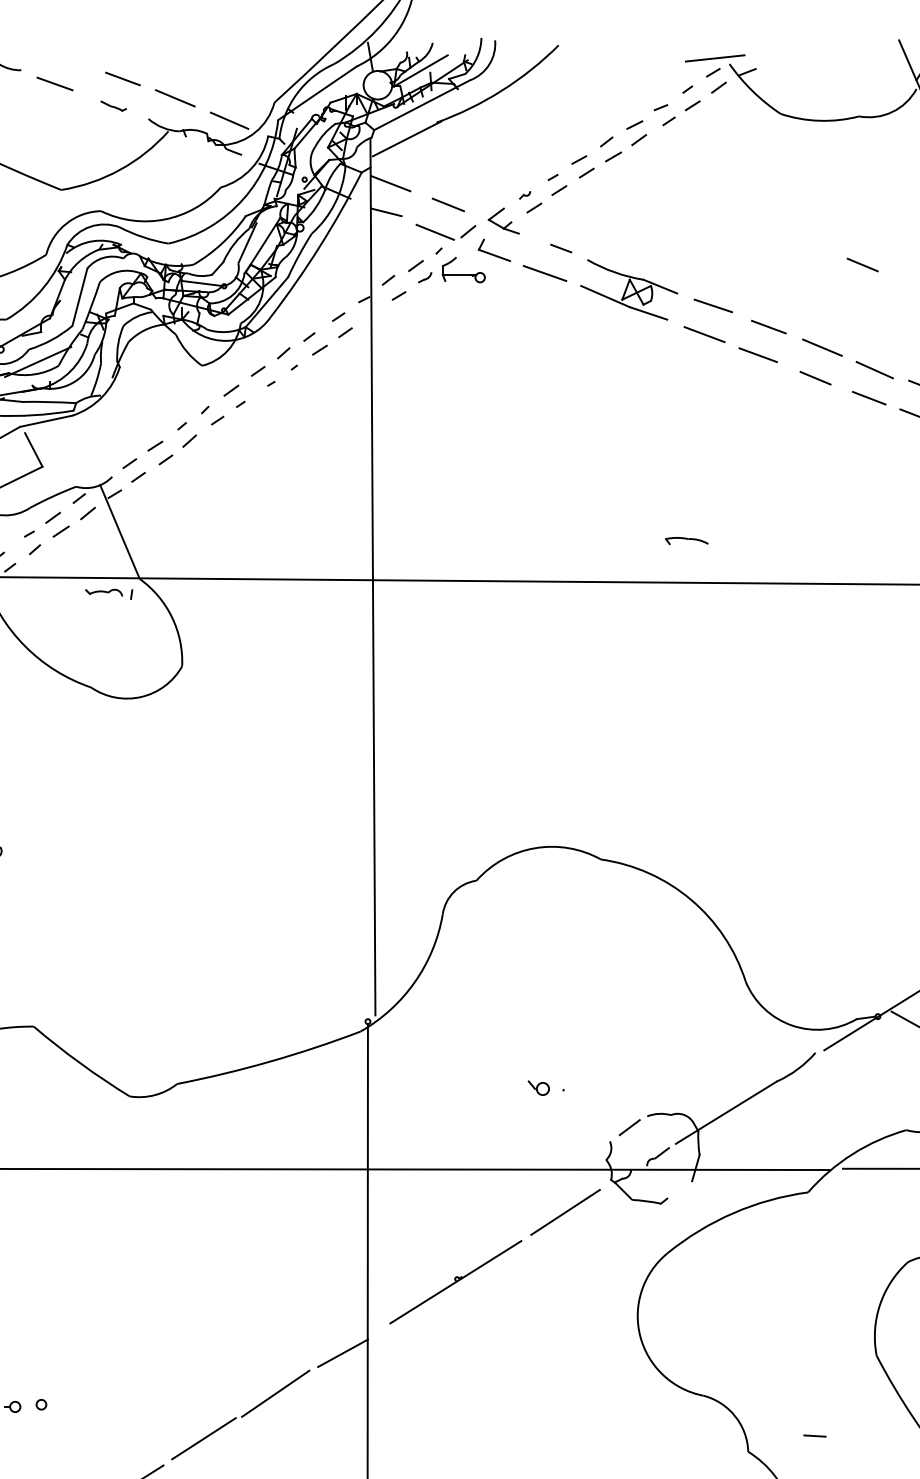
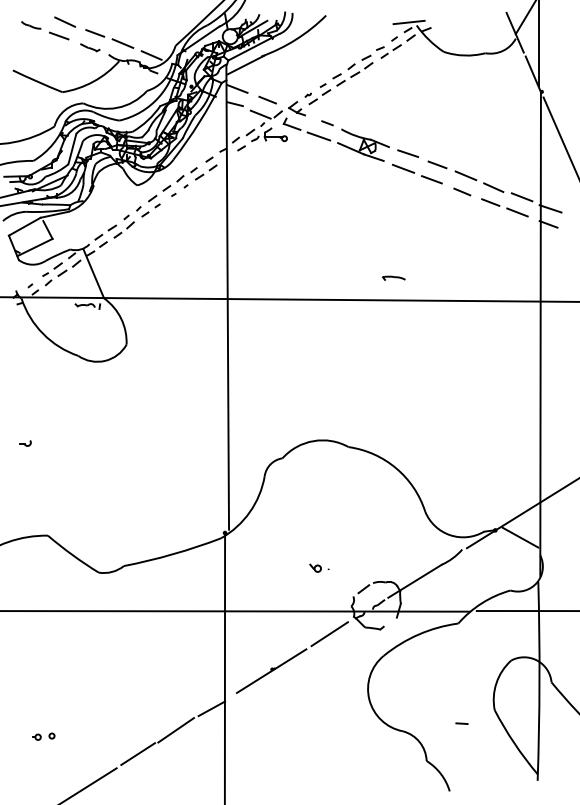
line: (66, 56) -> (65, 21), added
part: (114, 105) -> (90, 47), size x1.43
line: (863, 264) -> (487, 131), removed
line: (814, 1435) -> (461, 723), moved

